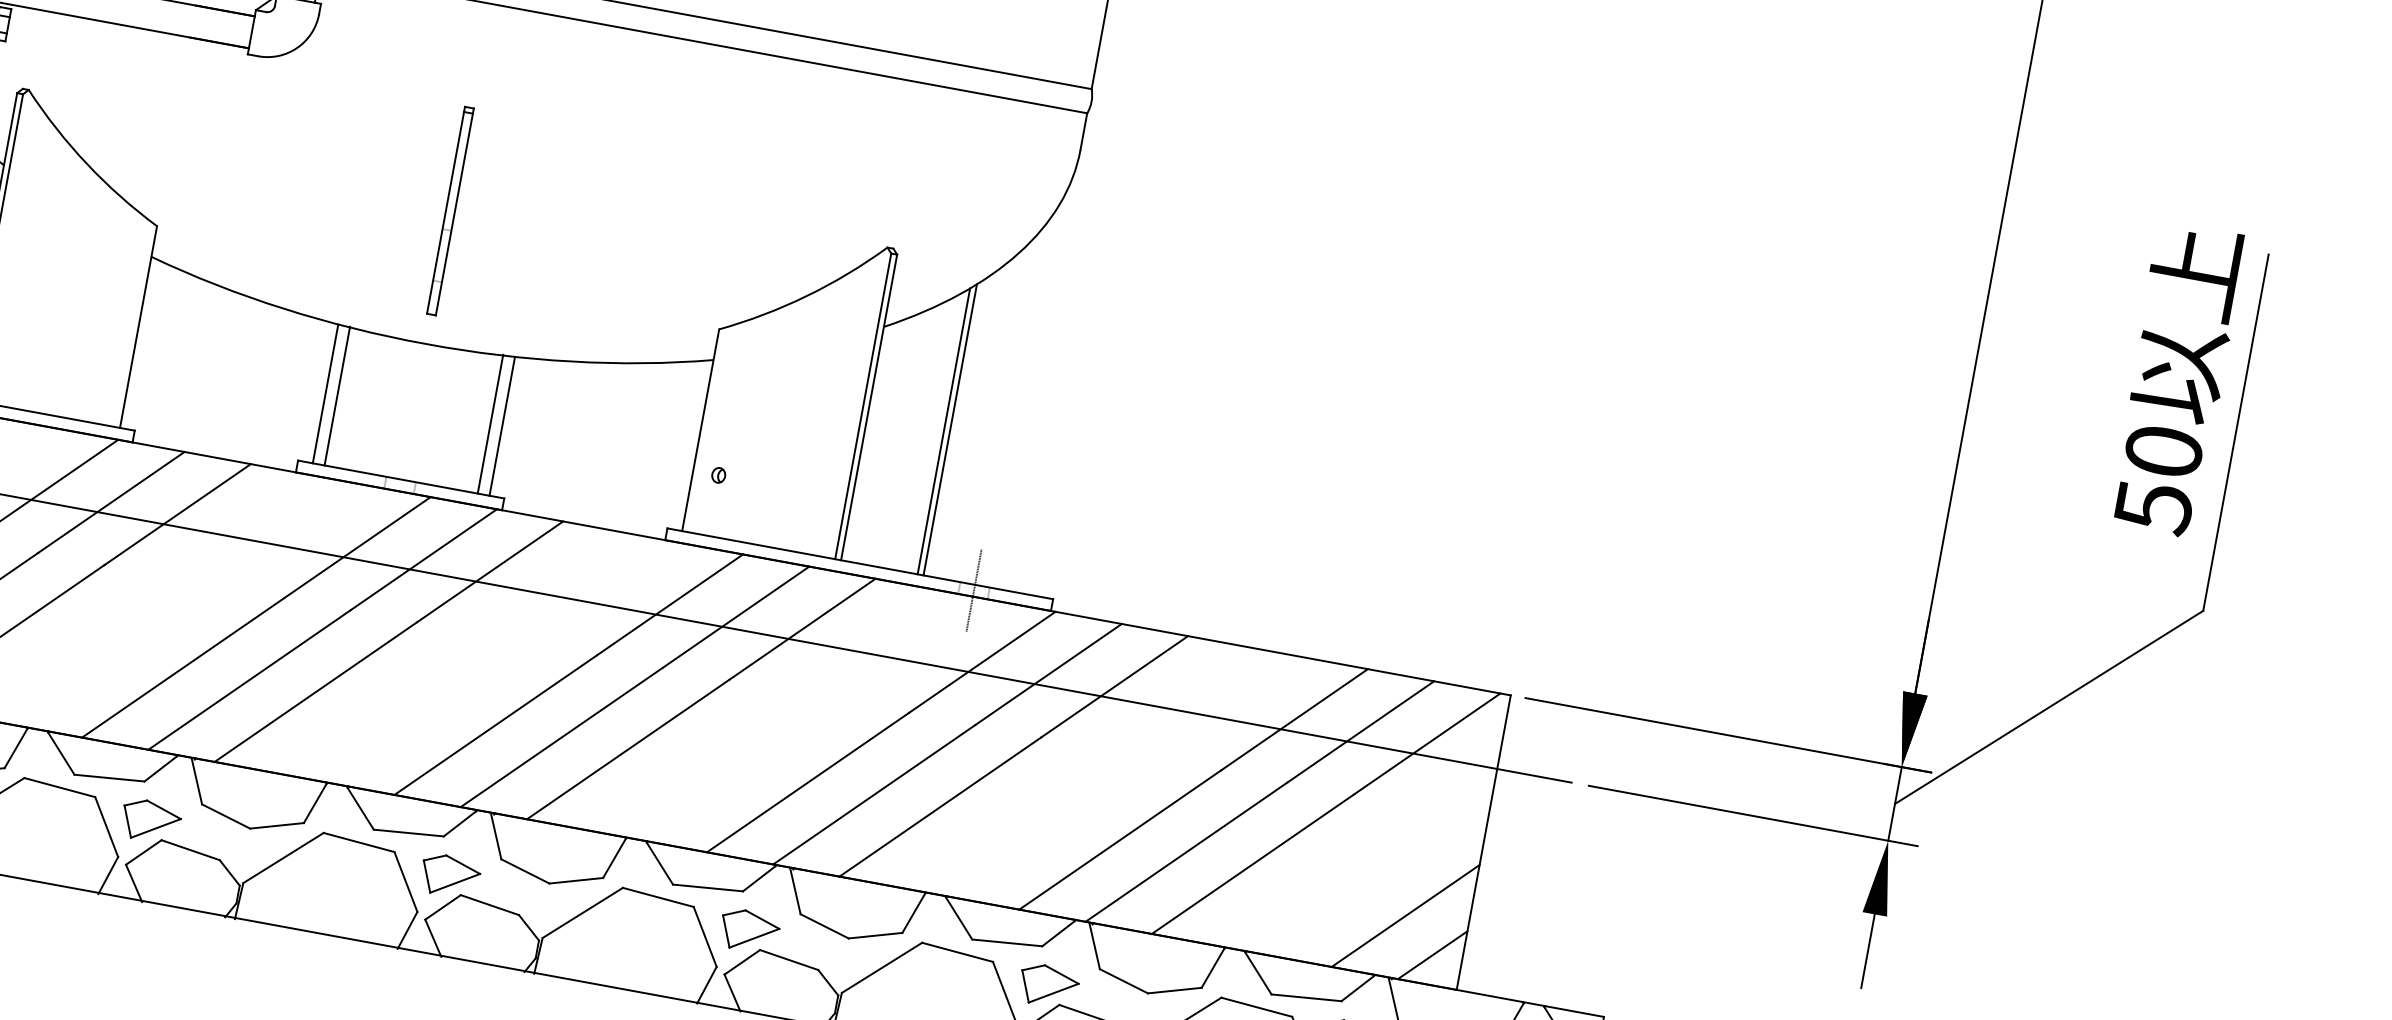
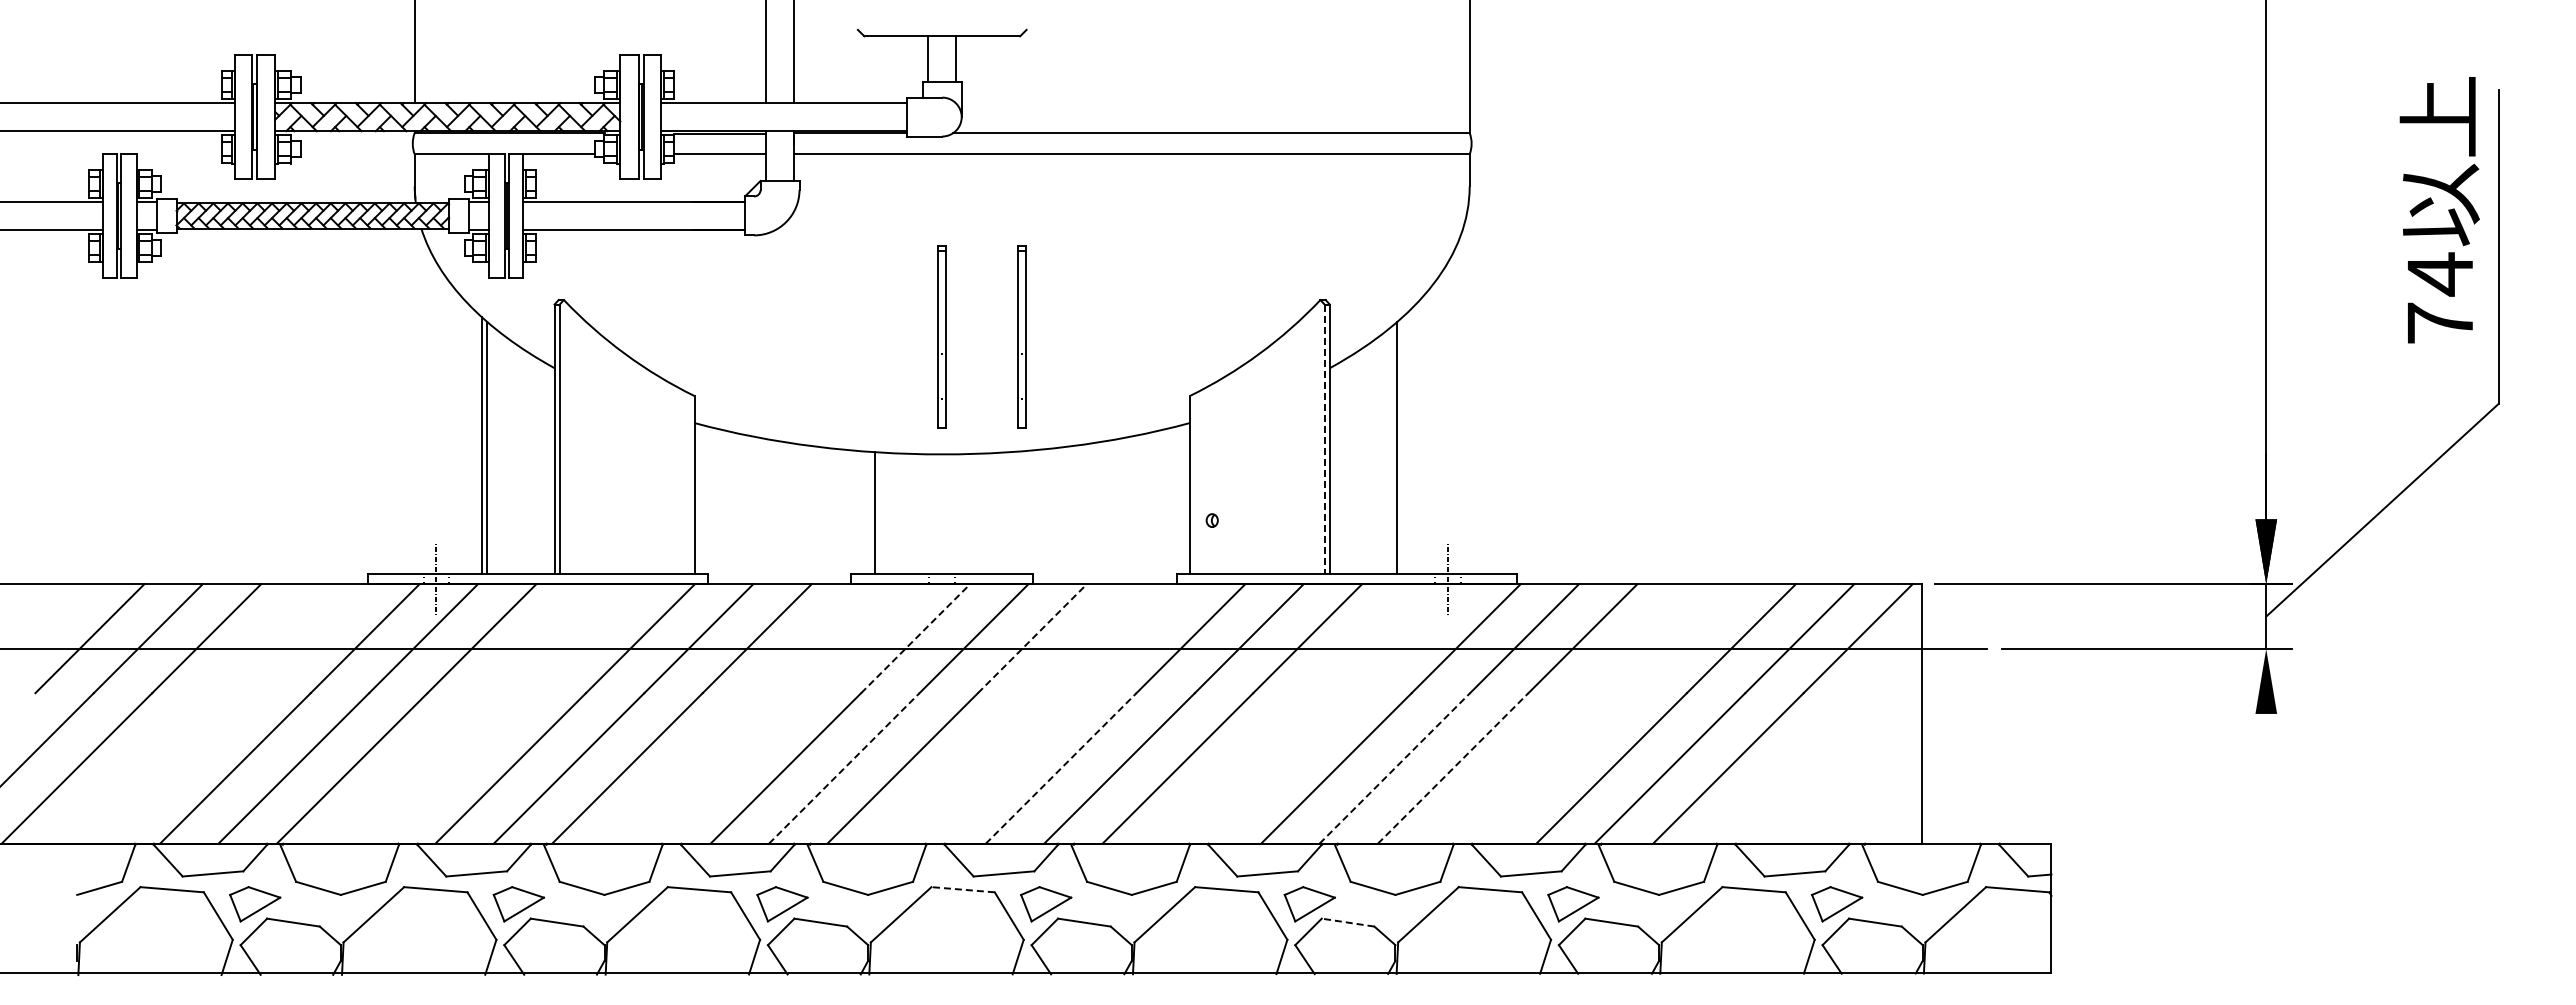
part: (540, 226) -> (1021, 336), added
line: (325, 393) -> (864, 512), removed
line: (863, 406) -> (1324, 439), solid -> dashed
line: (490, 423) -> (1009, 512), removed
line: (502, 426) -> (1020, 512), removed
line: (950, 429) -> (1402, 445), removed
text: (2157, 478) -> (2439, 298), 50 -> 74
line: (358, 547) -> (916, 638), solid -> dashed
line: (490, 571) -> (1032, 638), solid -> dashed
line: (249, 680) -> (844, 768), solid -> dashed
line: (495, 725) -> (1061, 768), solid -> dashed
line: (875, 794) -> (1395, 768), solid -> dashed
line: (940, 807) -> (1453, 768), solid -> dashed
line: (359, 842) -> (963, 889), solid -> dashed
line: (1405, 915) -> (1866, 788), removed
line: (1868, 950) -> (2266, 745), removed
line: (1432, 954) -> (1895, 817), removed
line: (789, 959) -> (1348, 922), solid -> dashed

